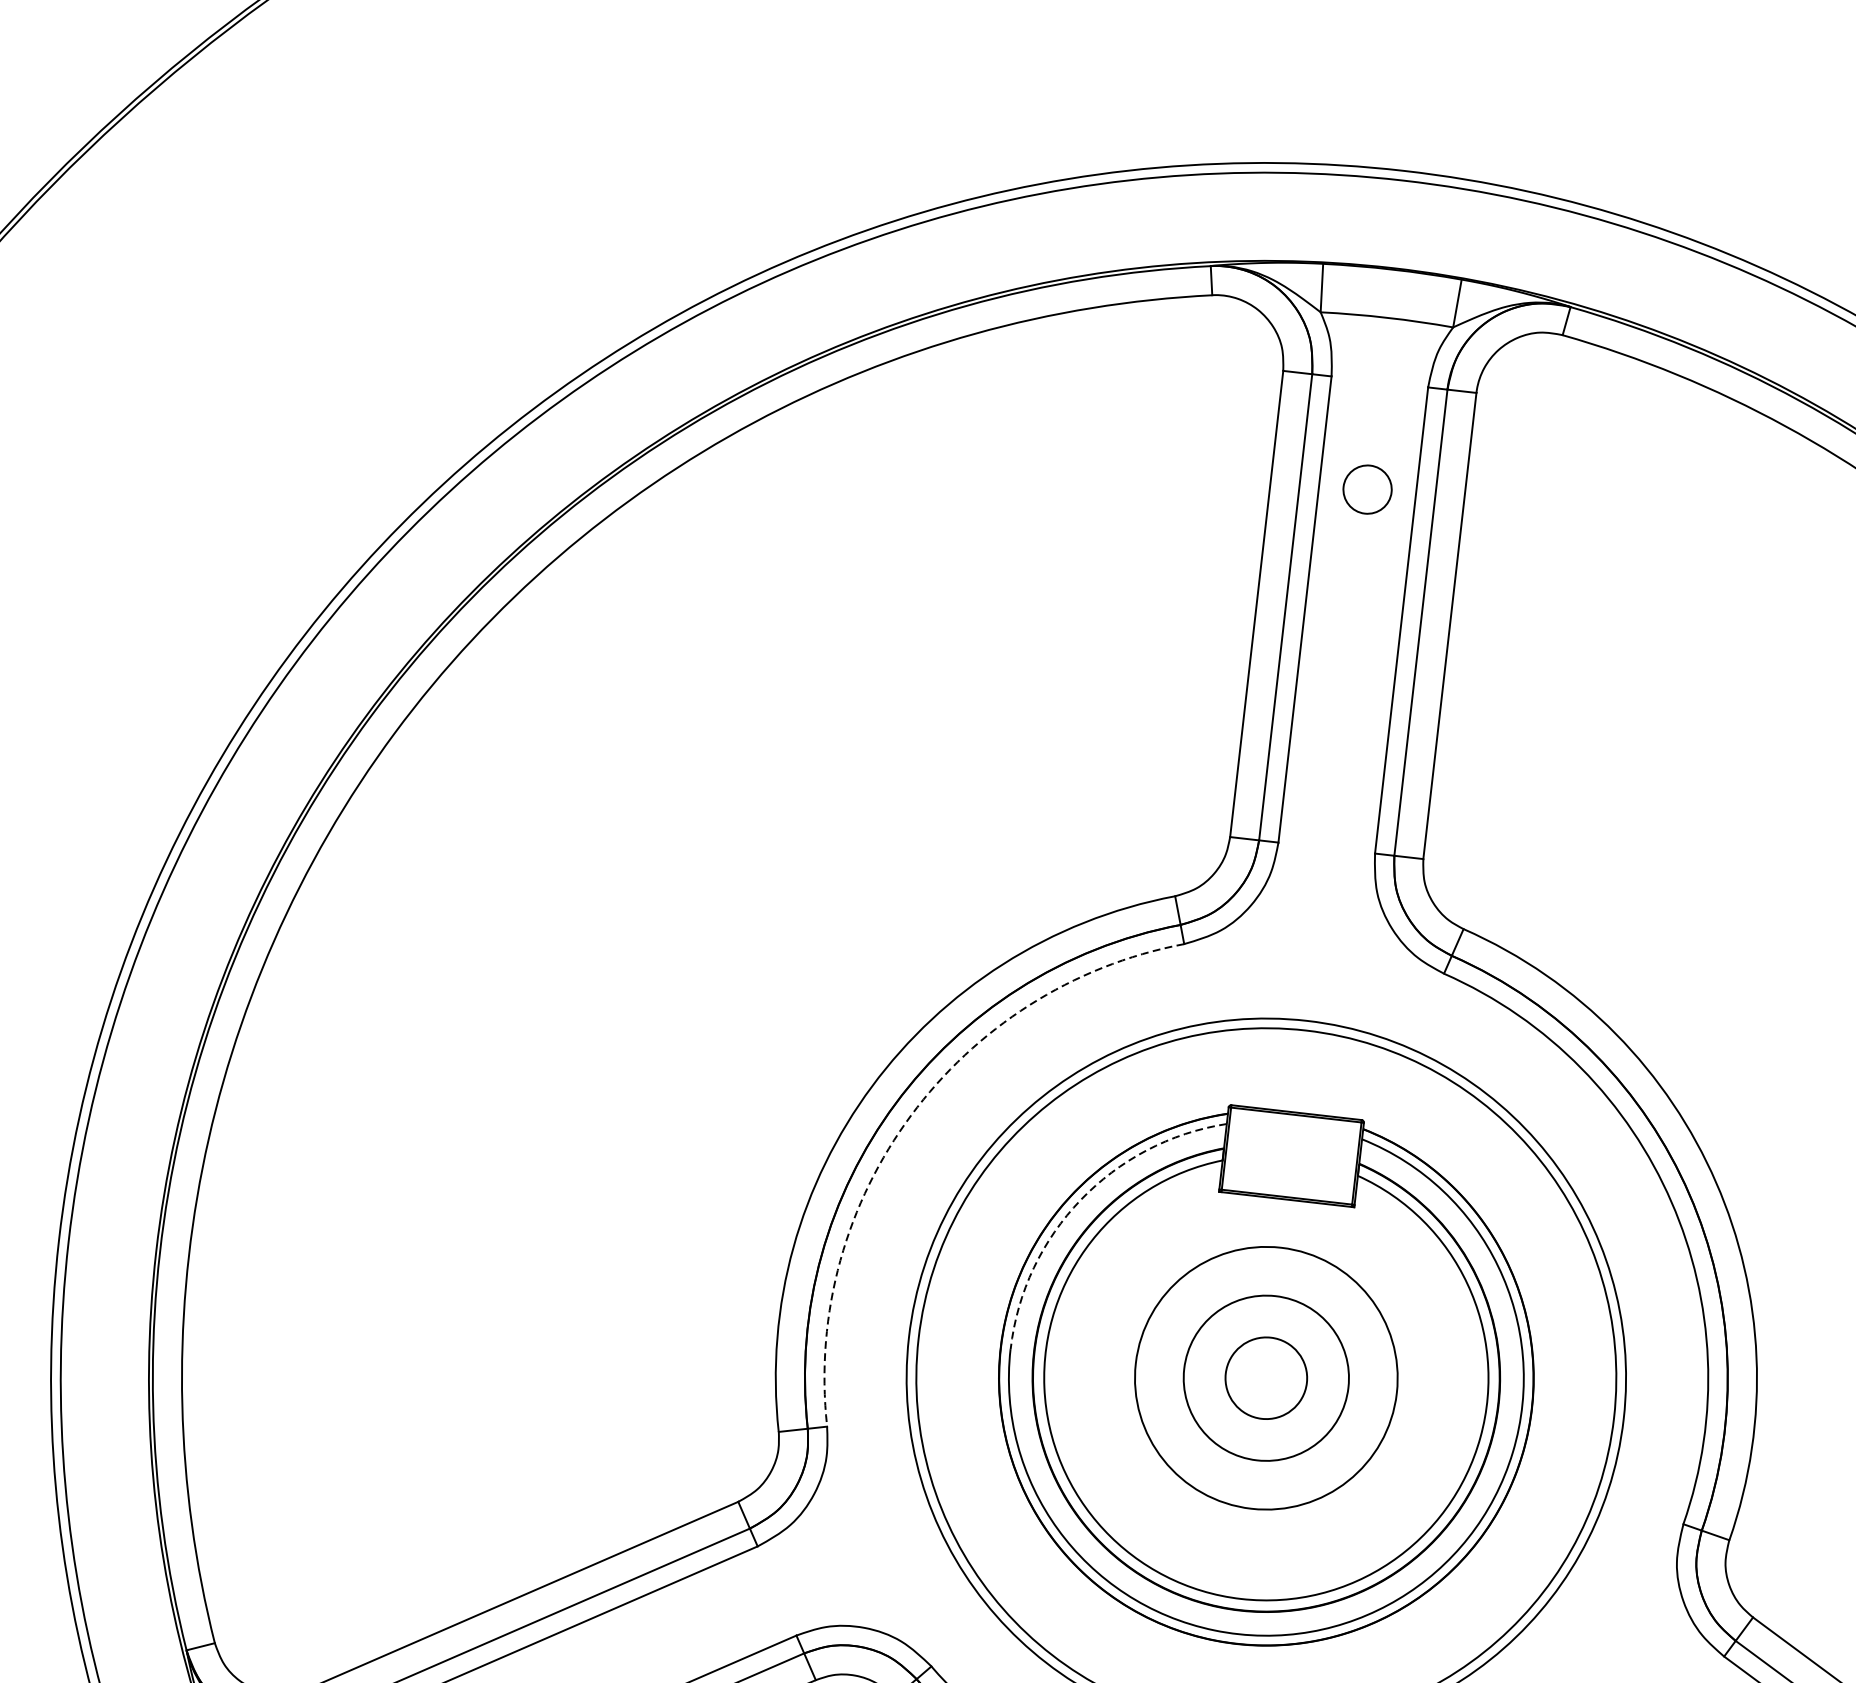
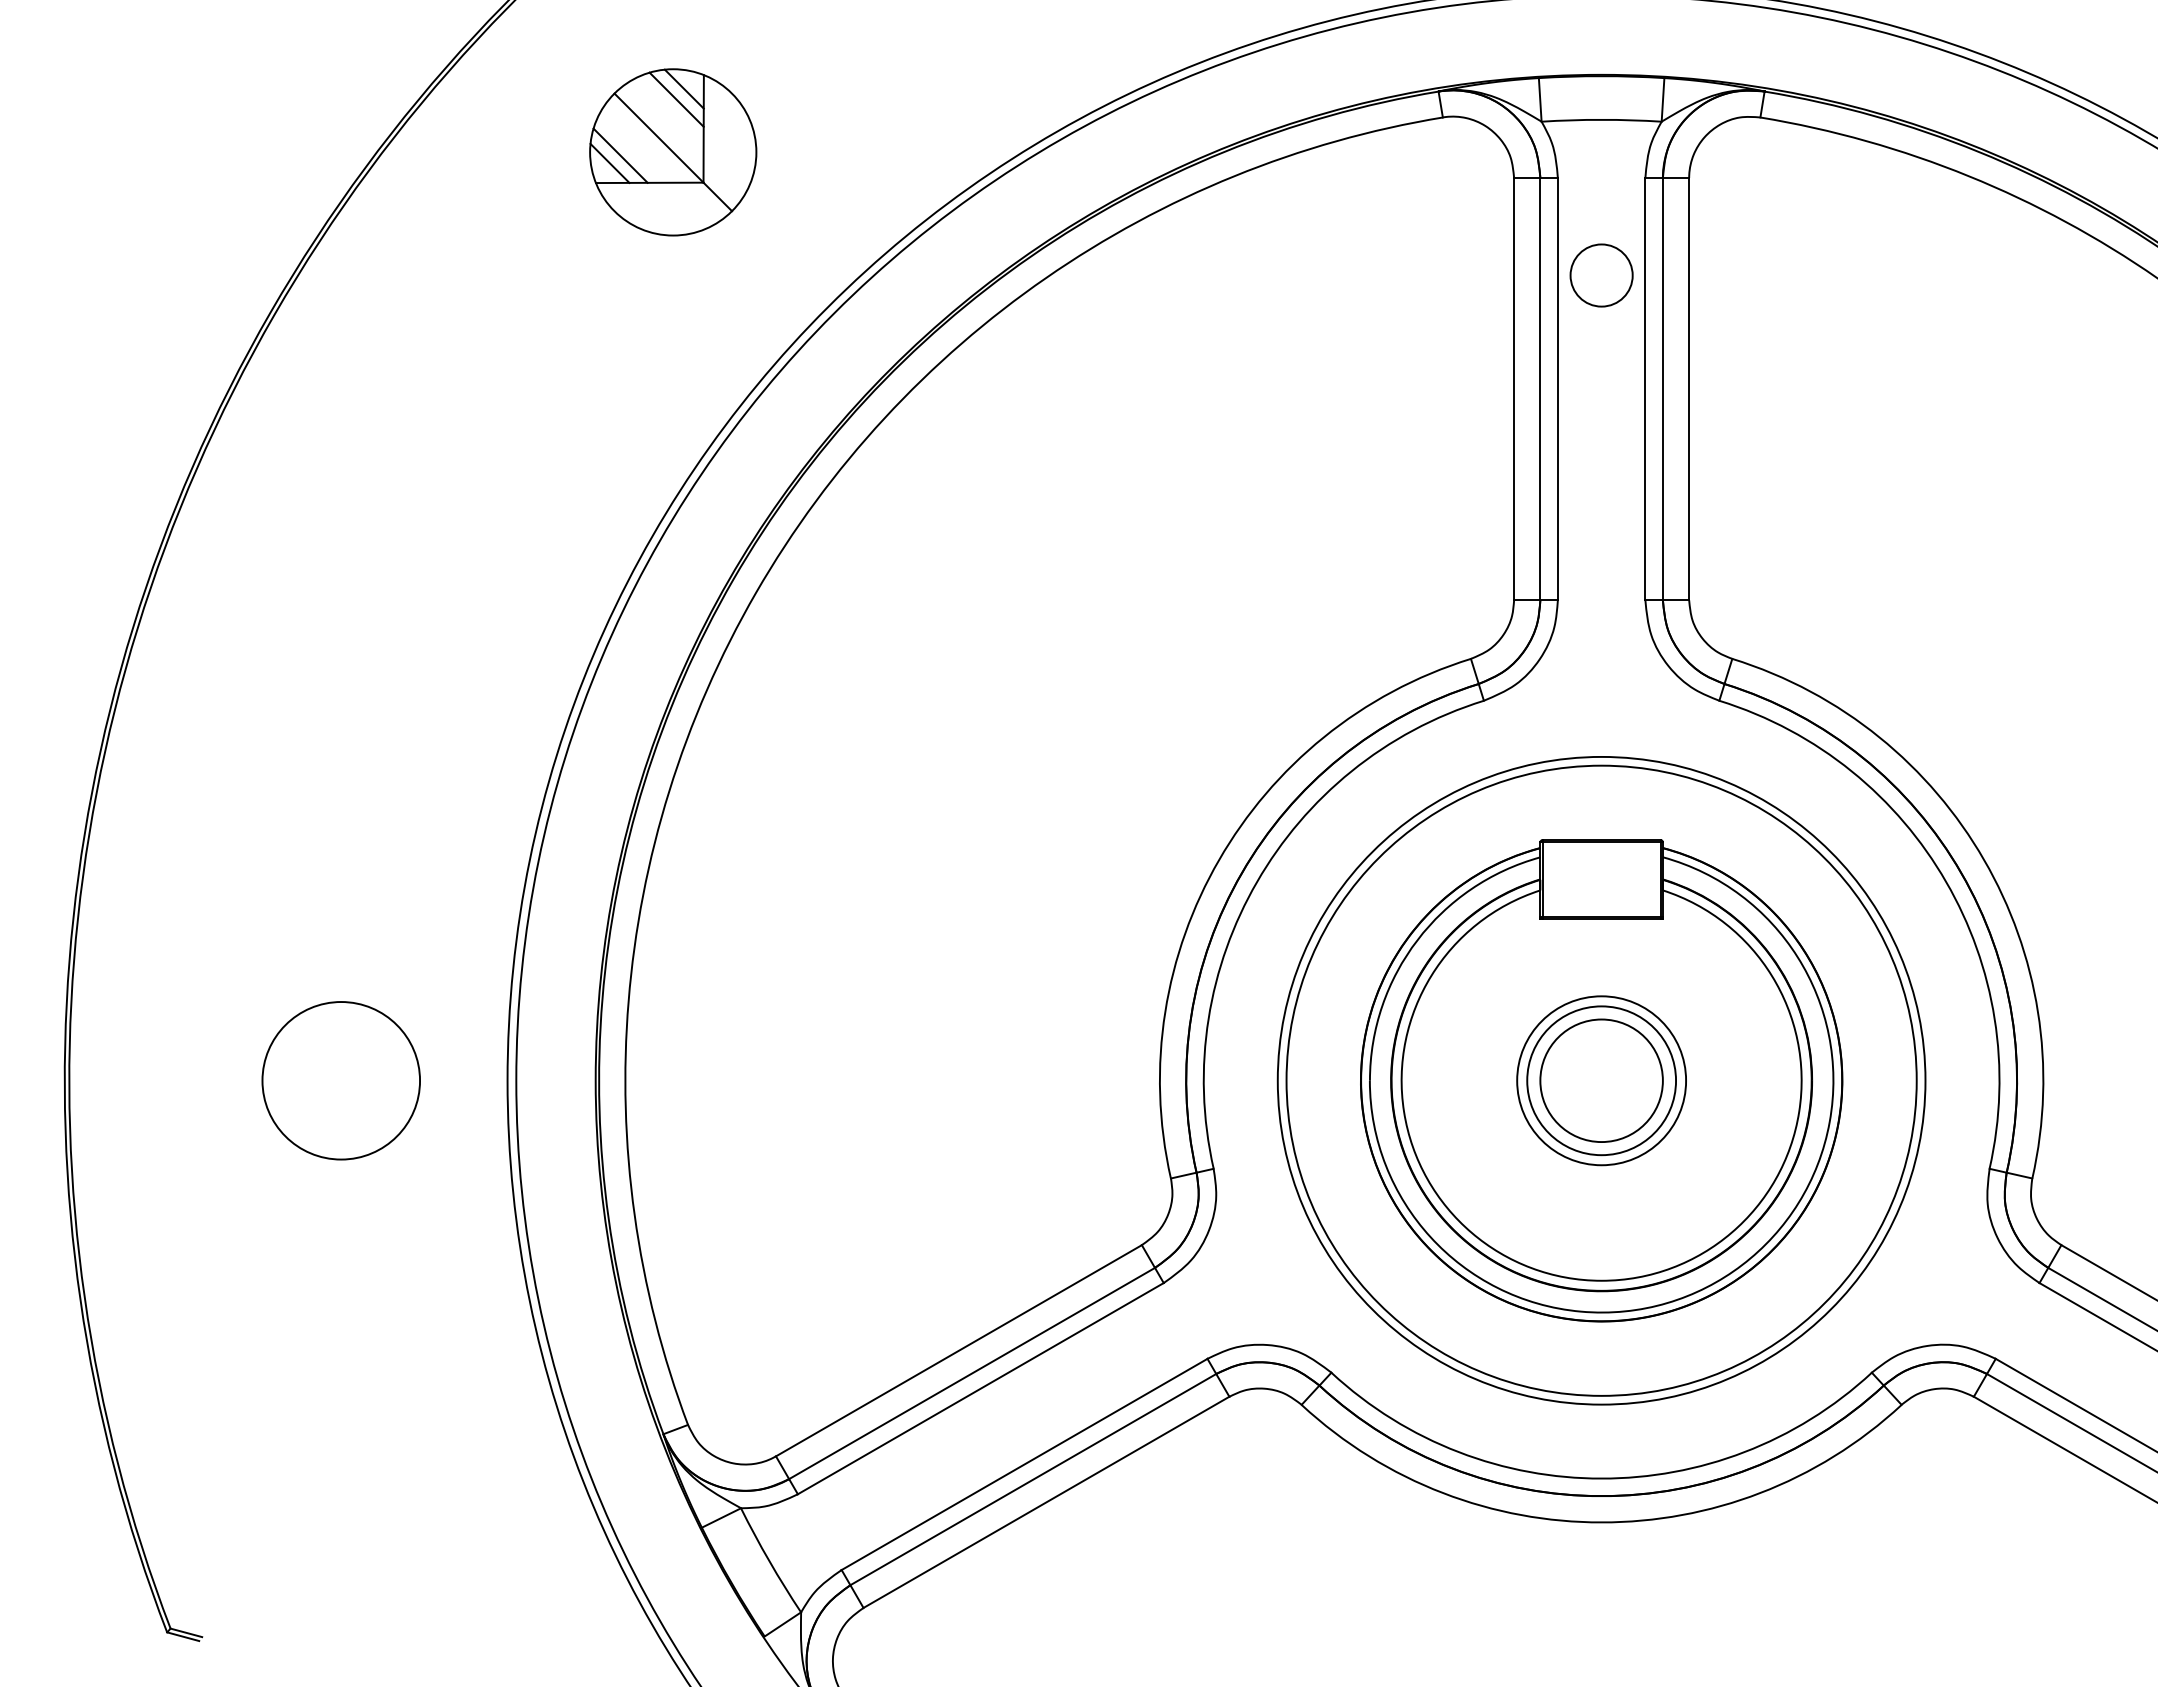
part: (358, 237) -> (673, 152), added
circle: (1367, 489) -> (1601, 275), size x1.43
arc: (911, 1115) -> (1257, 881), dashed -> solid
arc: (1080, 1200) -> (1417, 940), dashed -> solid
circle: (1266, 1377) -> (1601, 1080), size x0.71
circle: (1266, 1377) -> (1601, 1080), size x1.67

